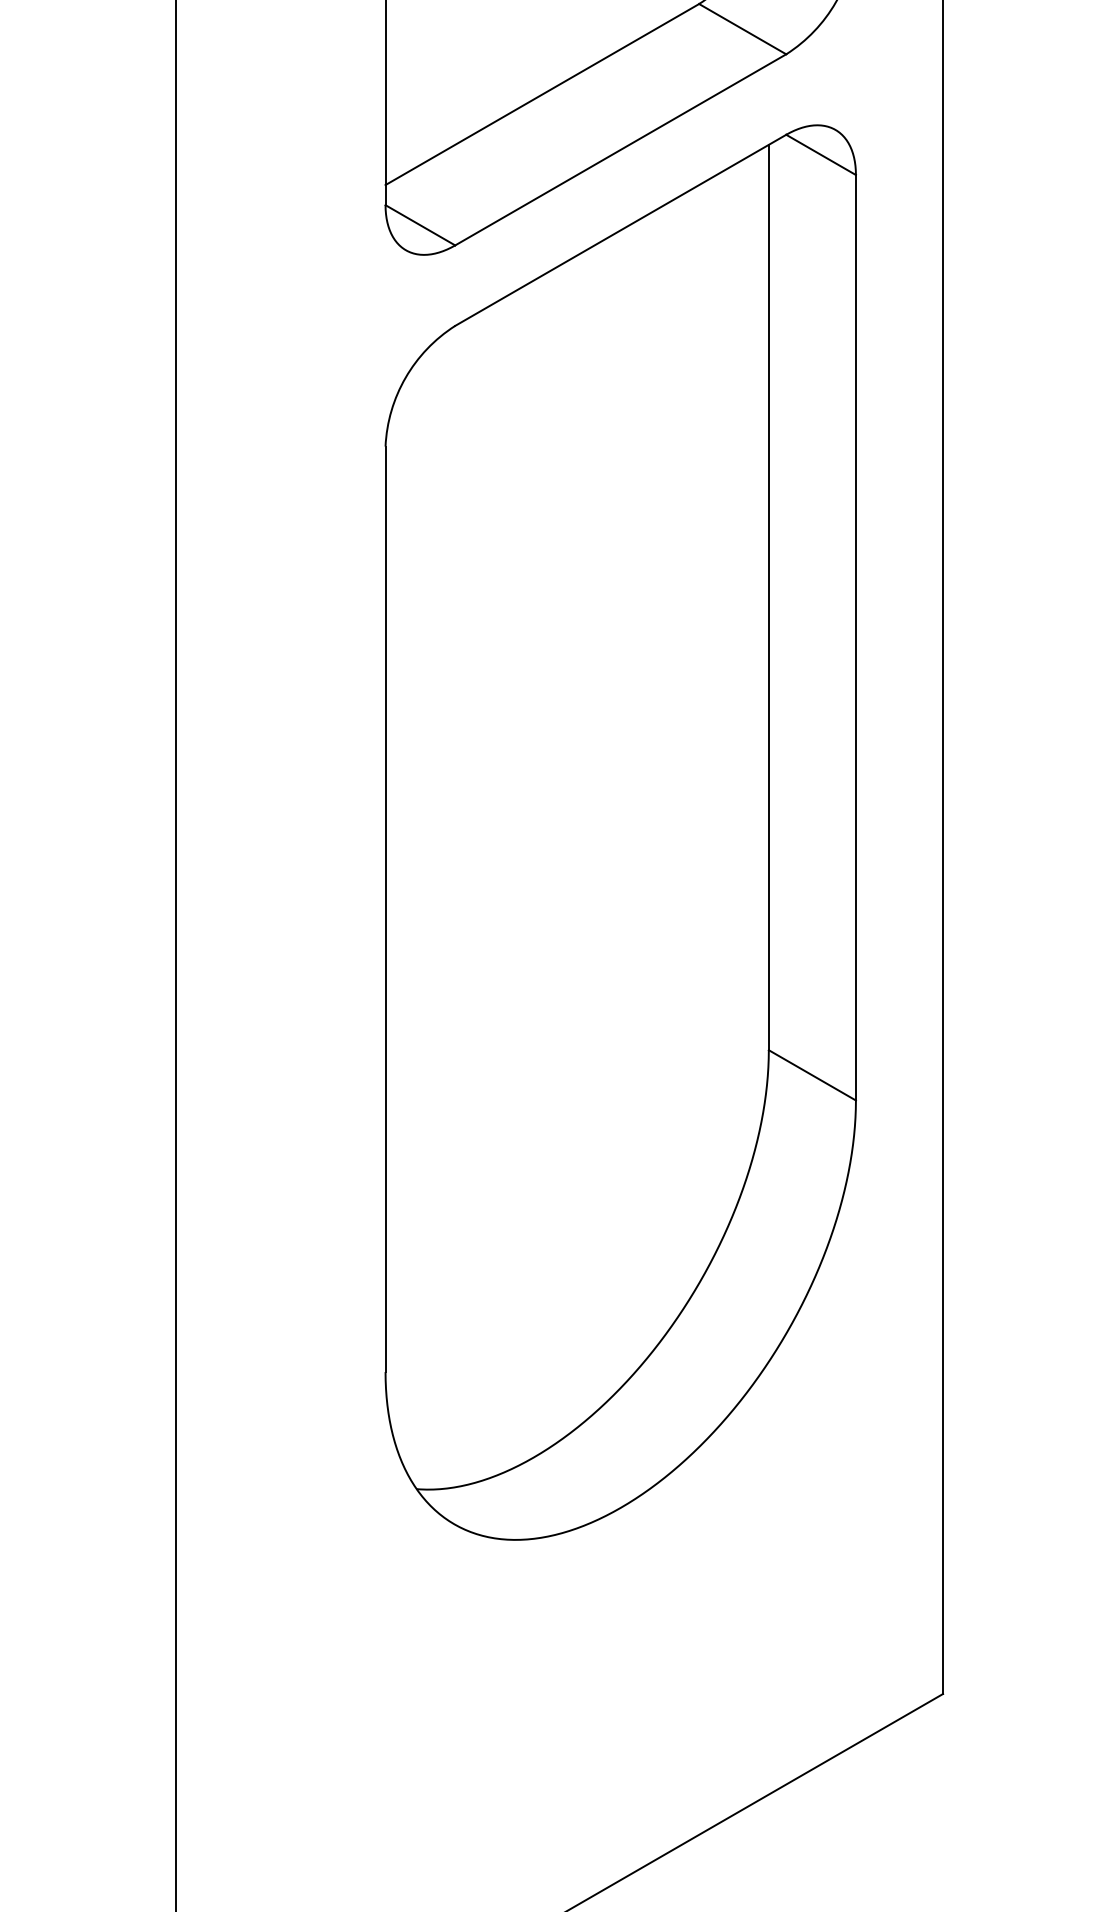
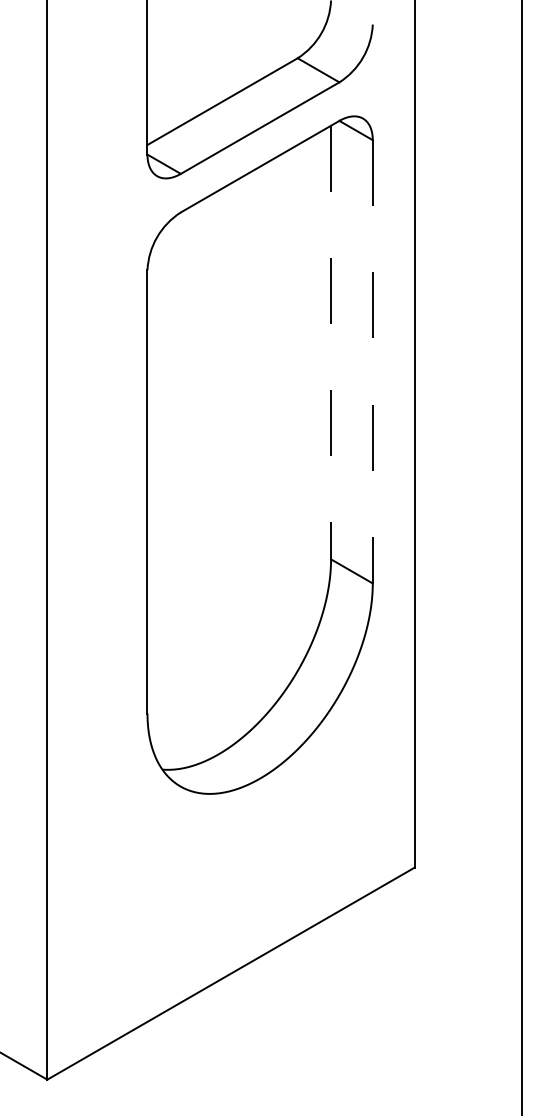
line: (769, 597) -> (331, 342), solid -> dashed
line: (855, 637) -> (372, 361), solid -> dashed

